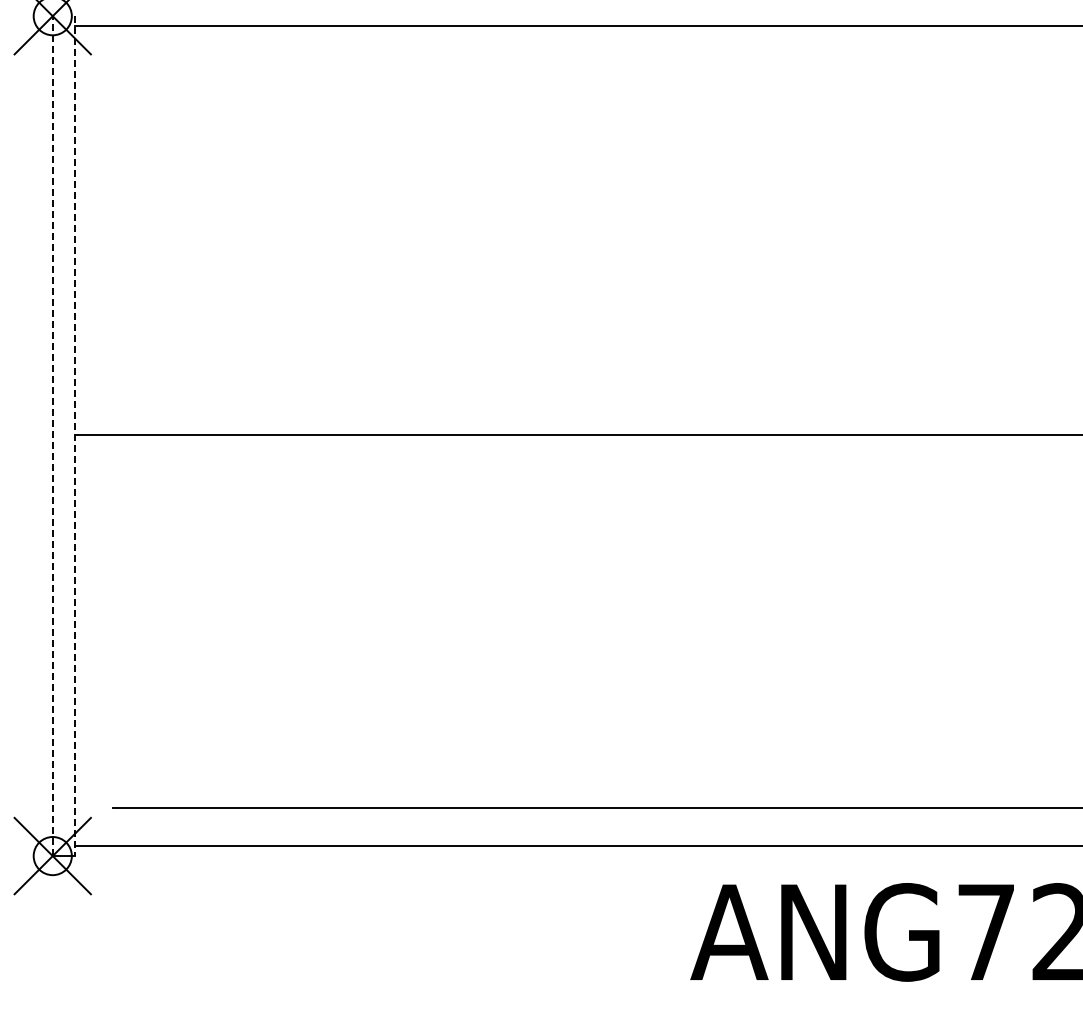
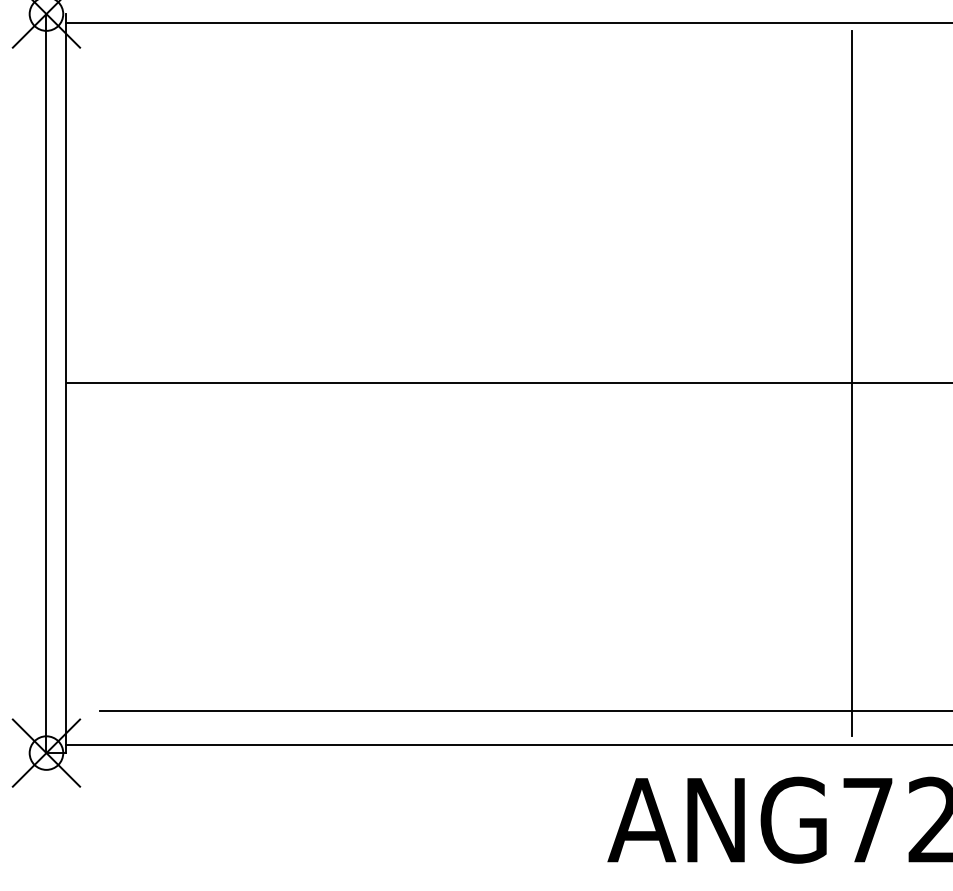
line: (968, 435) -> (852, 383), added
line: (52, 436) -> (46, 383), dashed -> solid
line: (75, 436) -> (66, 383), dashed -> solid

